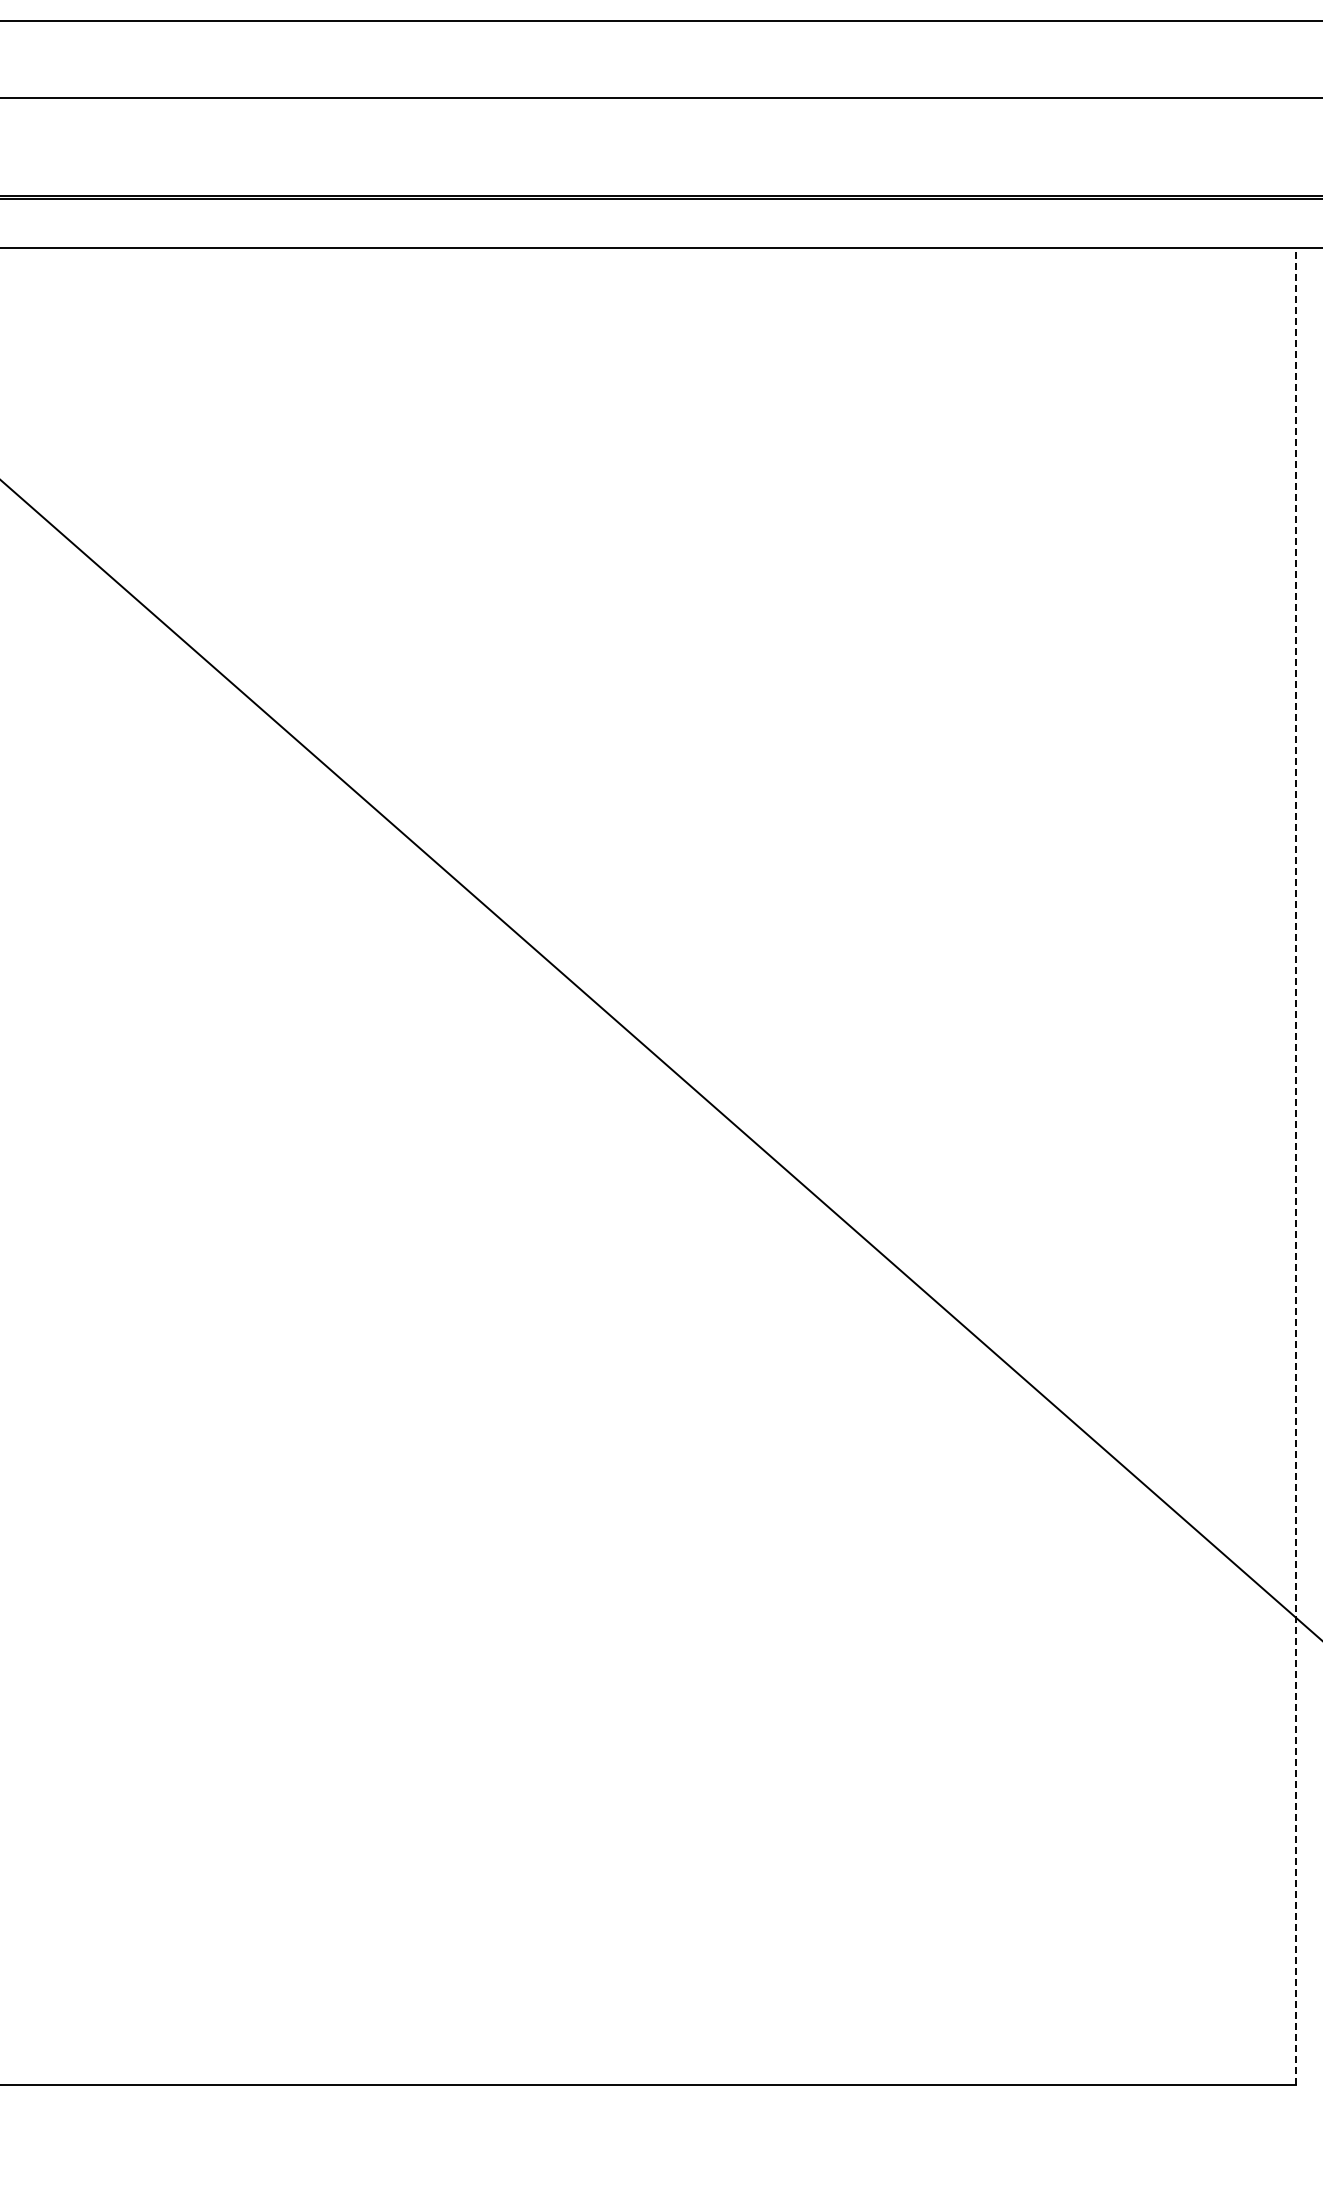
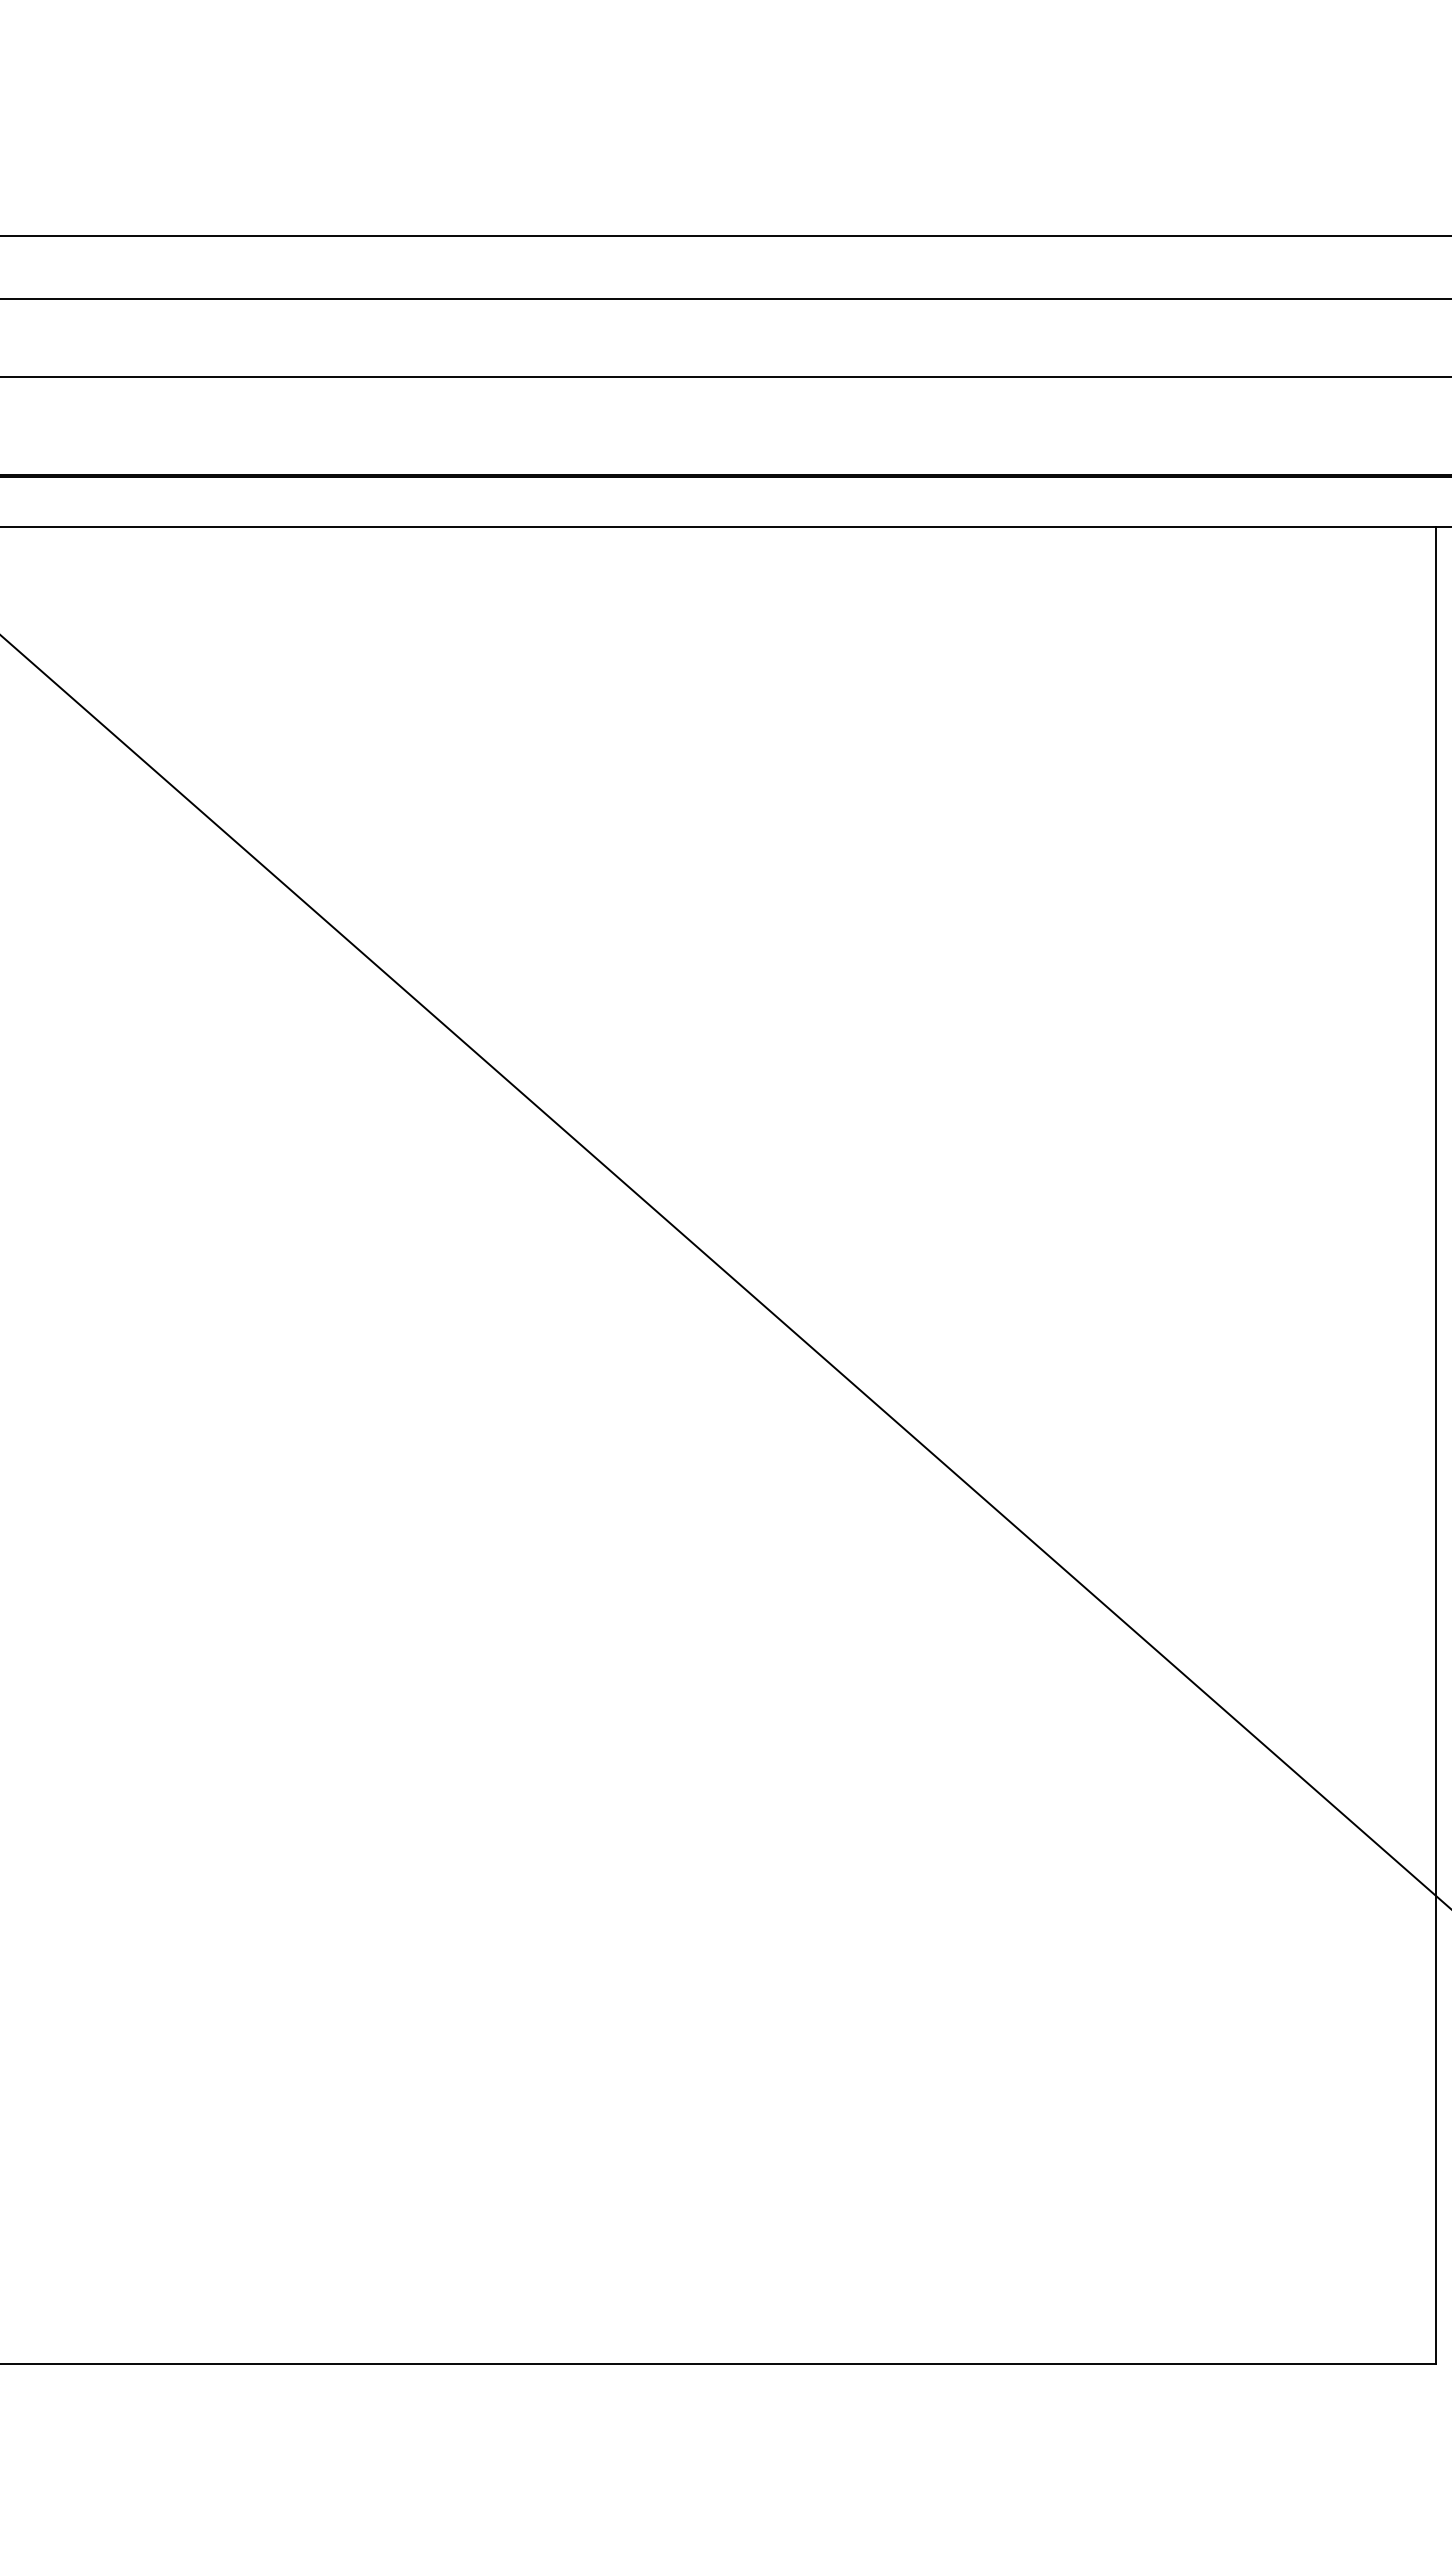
line: (1295, 1166) -> (1436, 1445), dashed -> solid

